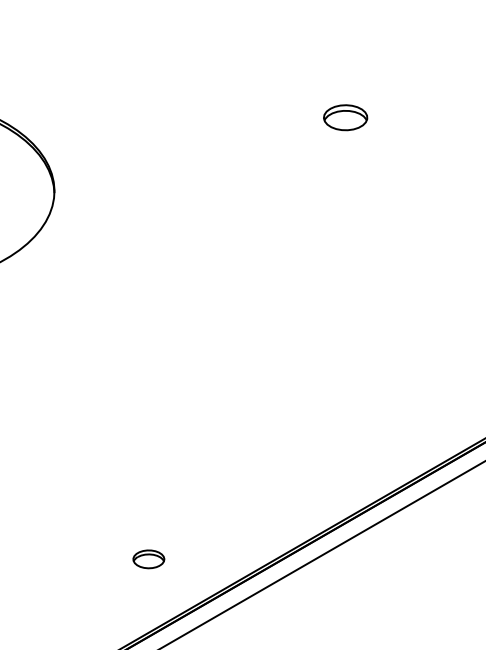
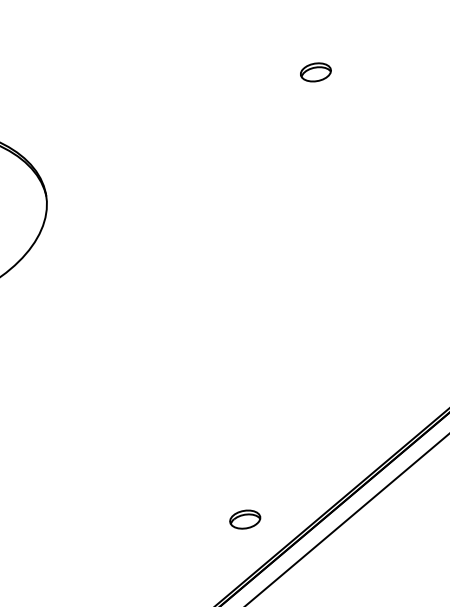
part: (345, 117) -> (315, 72), size x0.71
part: (148, 559) -> (244, 519), moved

